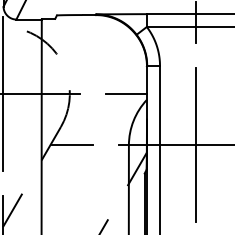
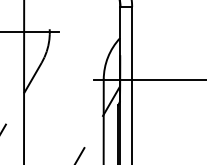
line: (125, 93) -> (100, 32), removed
line: (71, 145) -> (51, 79), removed
line: (195, 145) -> (164, 79), removed

